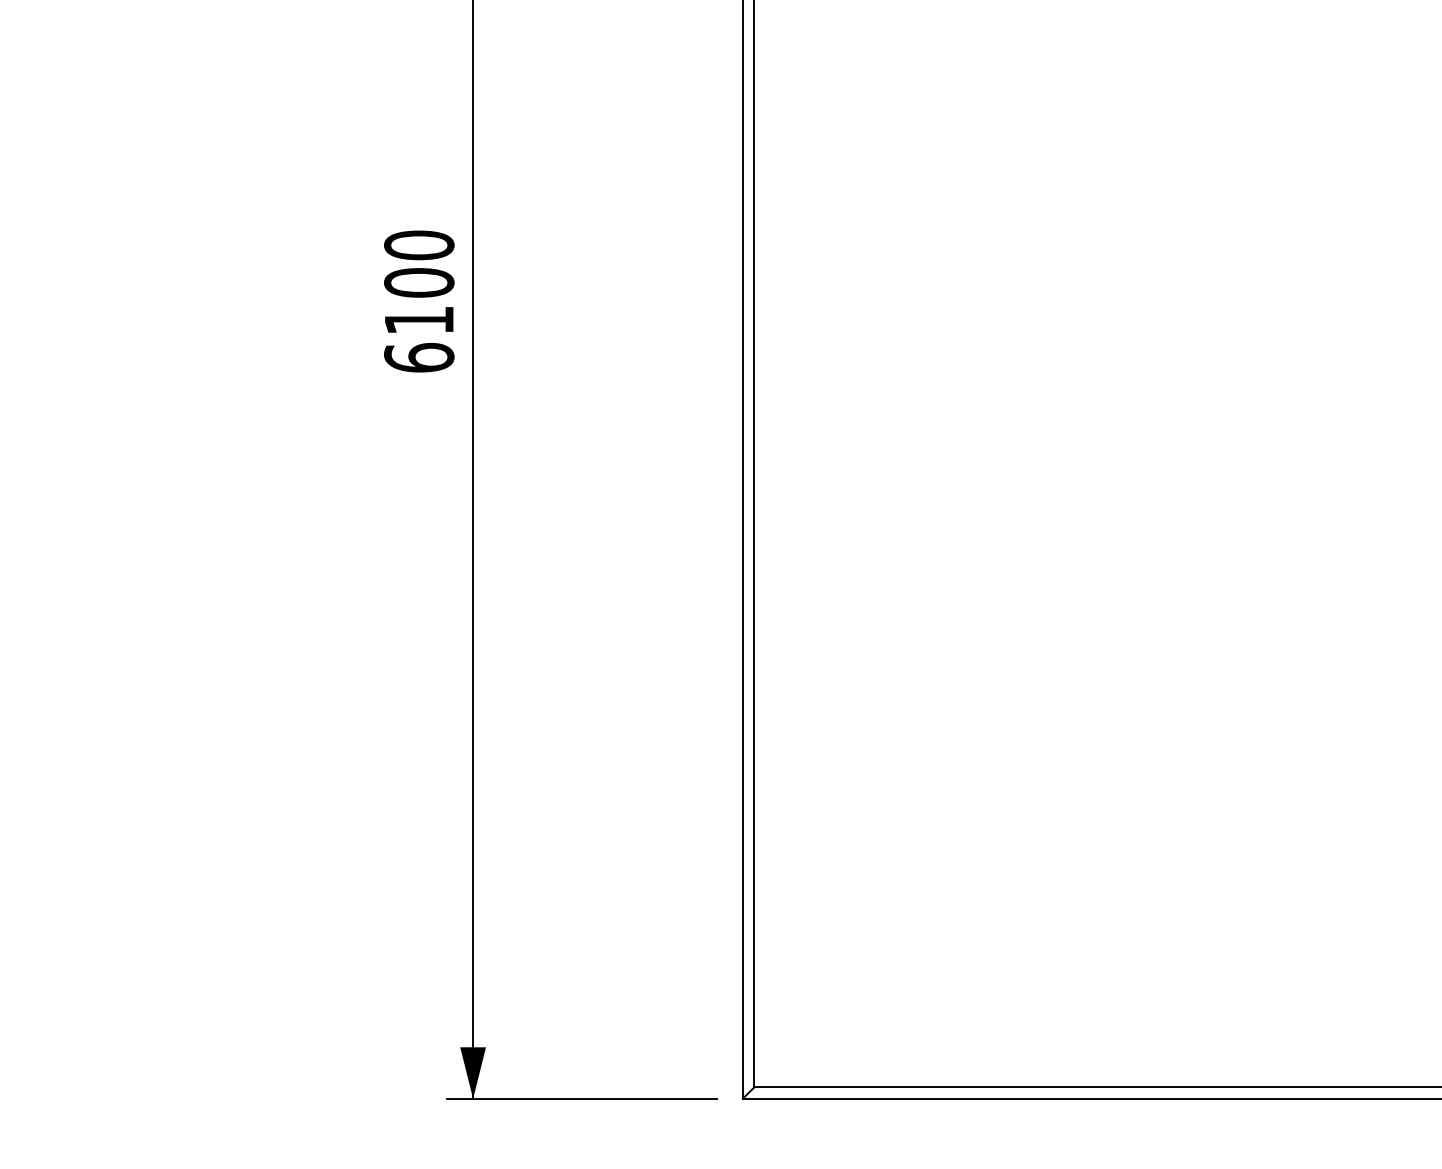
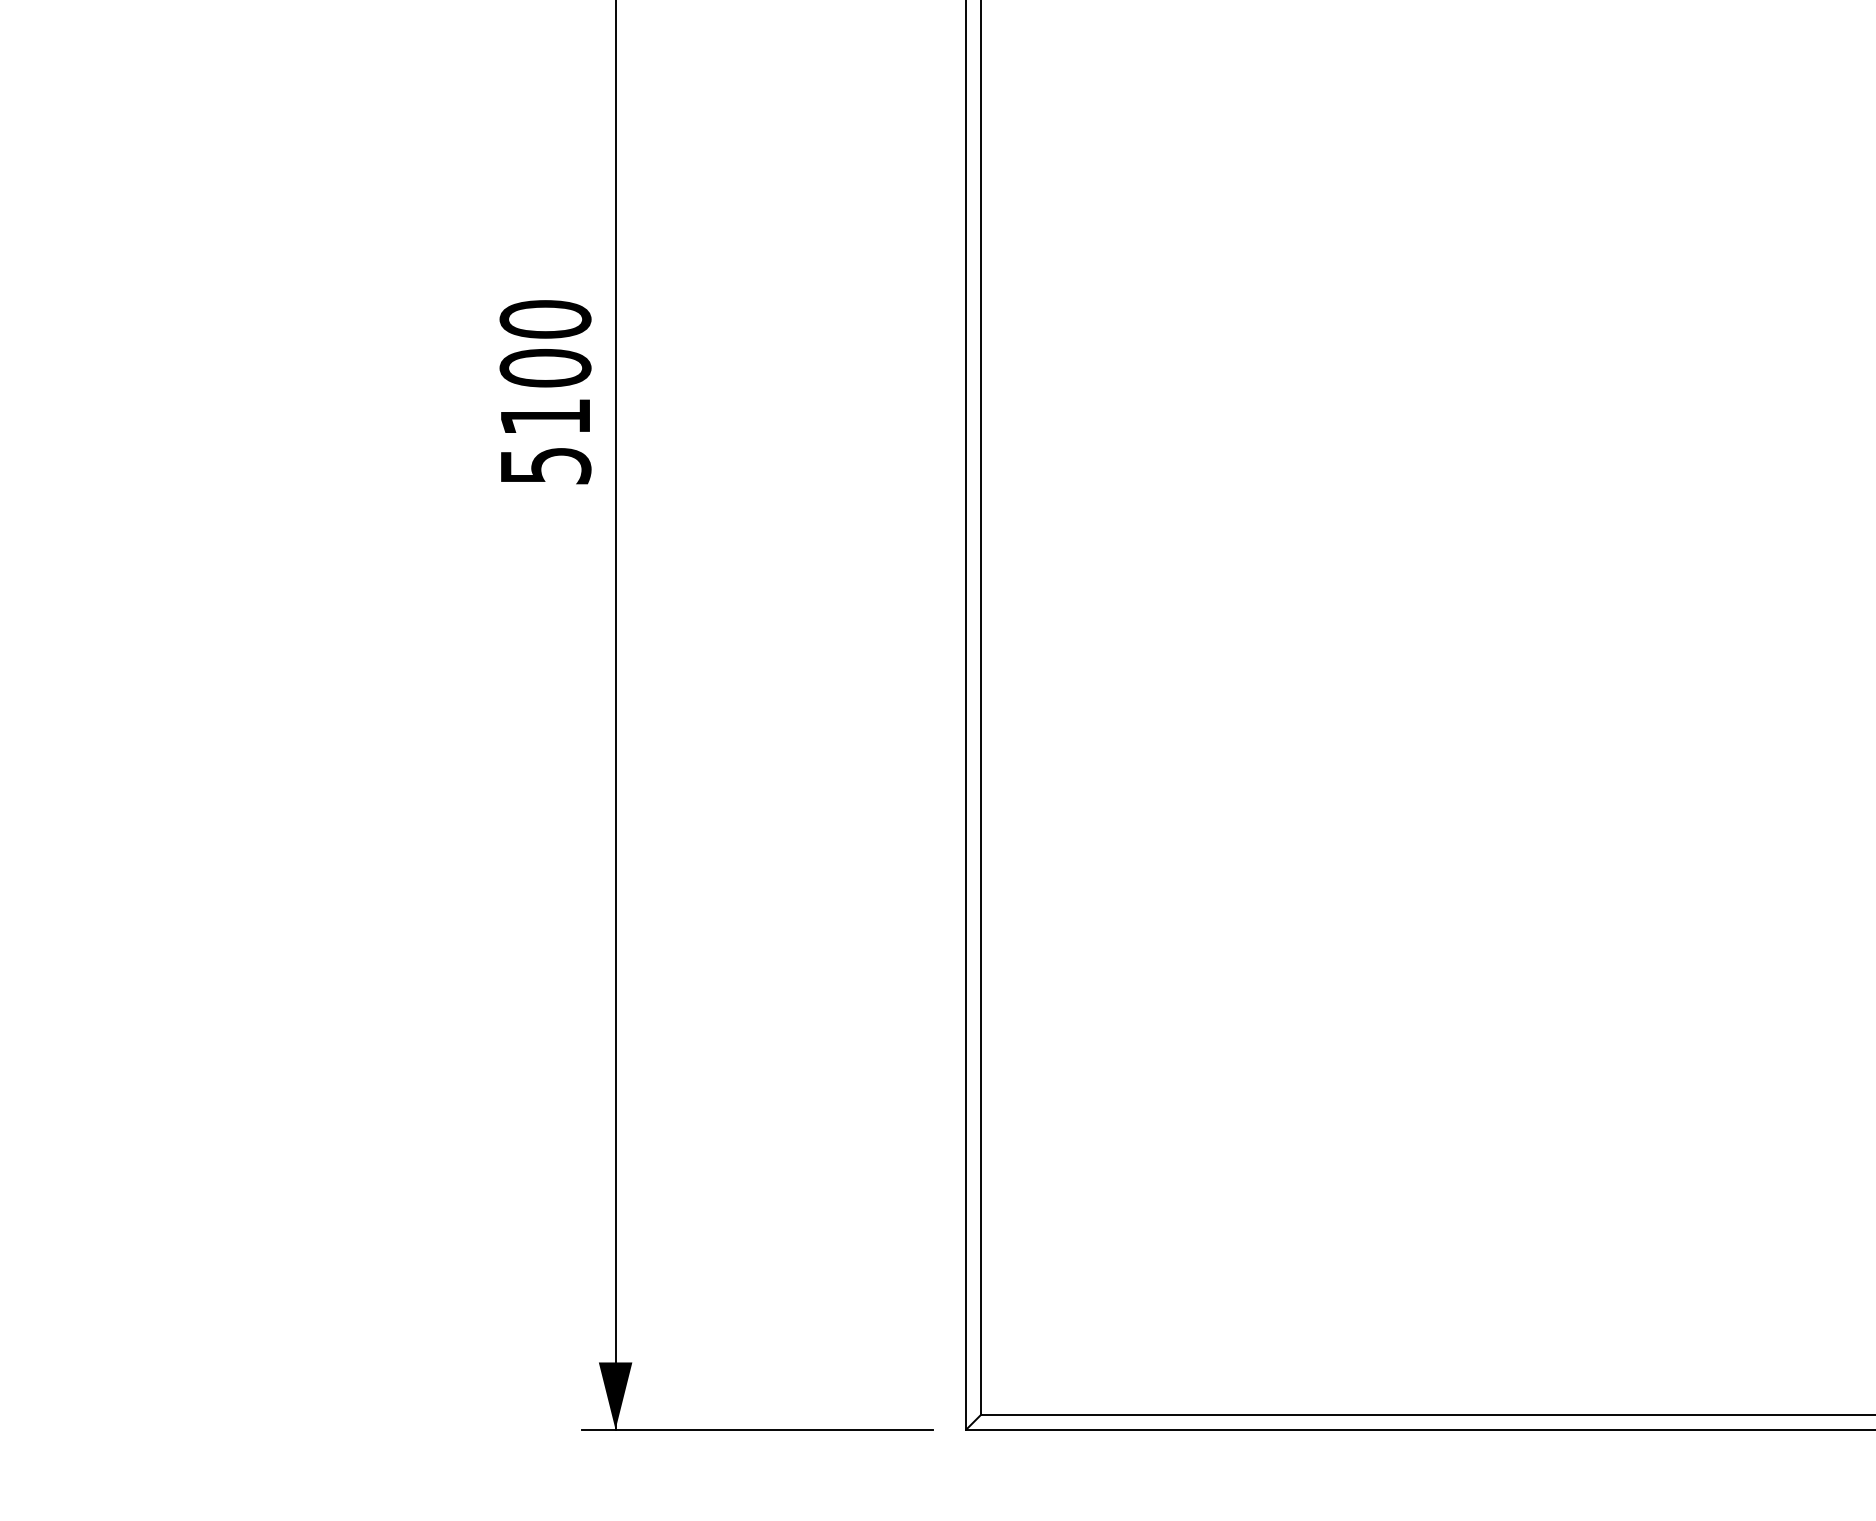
text: (419, 357) -> (545, 465), 6100 -> 5100

